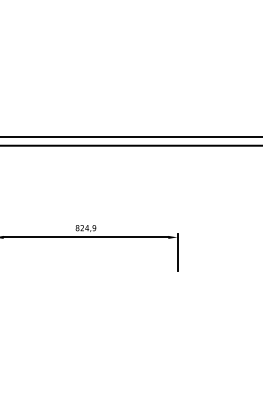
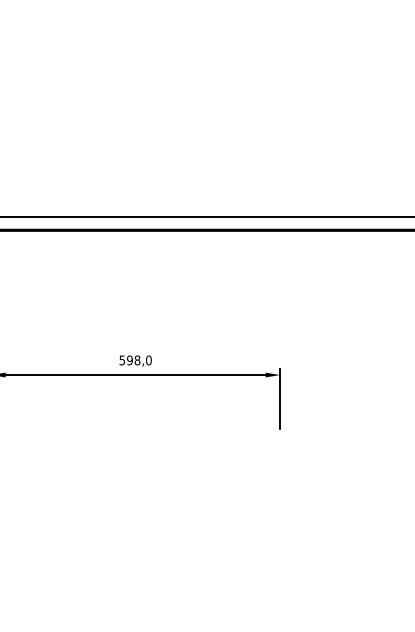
text: (85, 228) -> (134, 360), 824,9 -> 598,0

